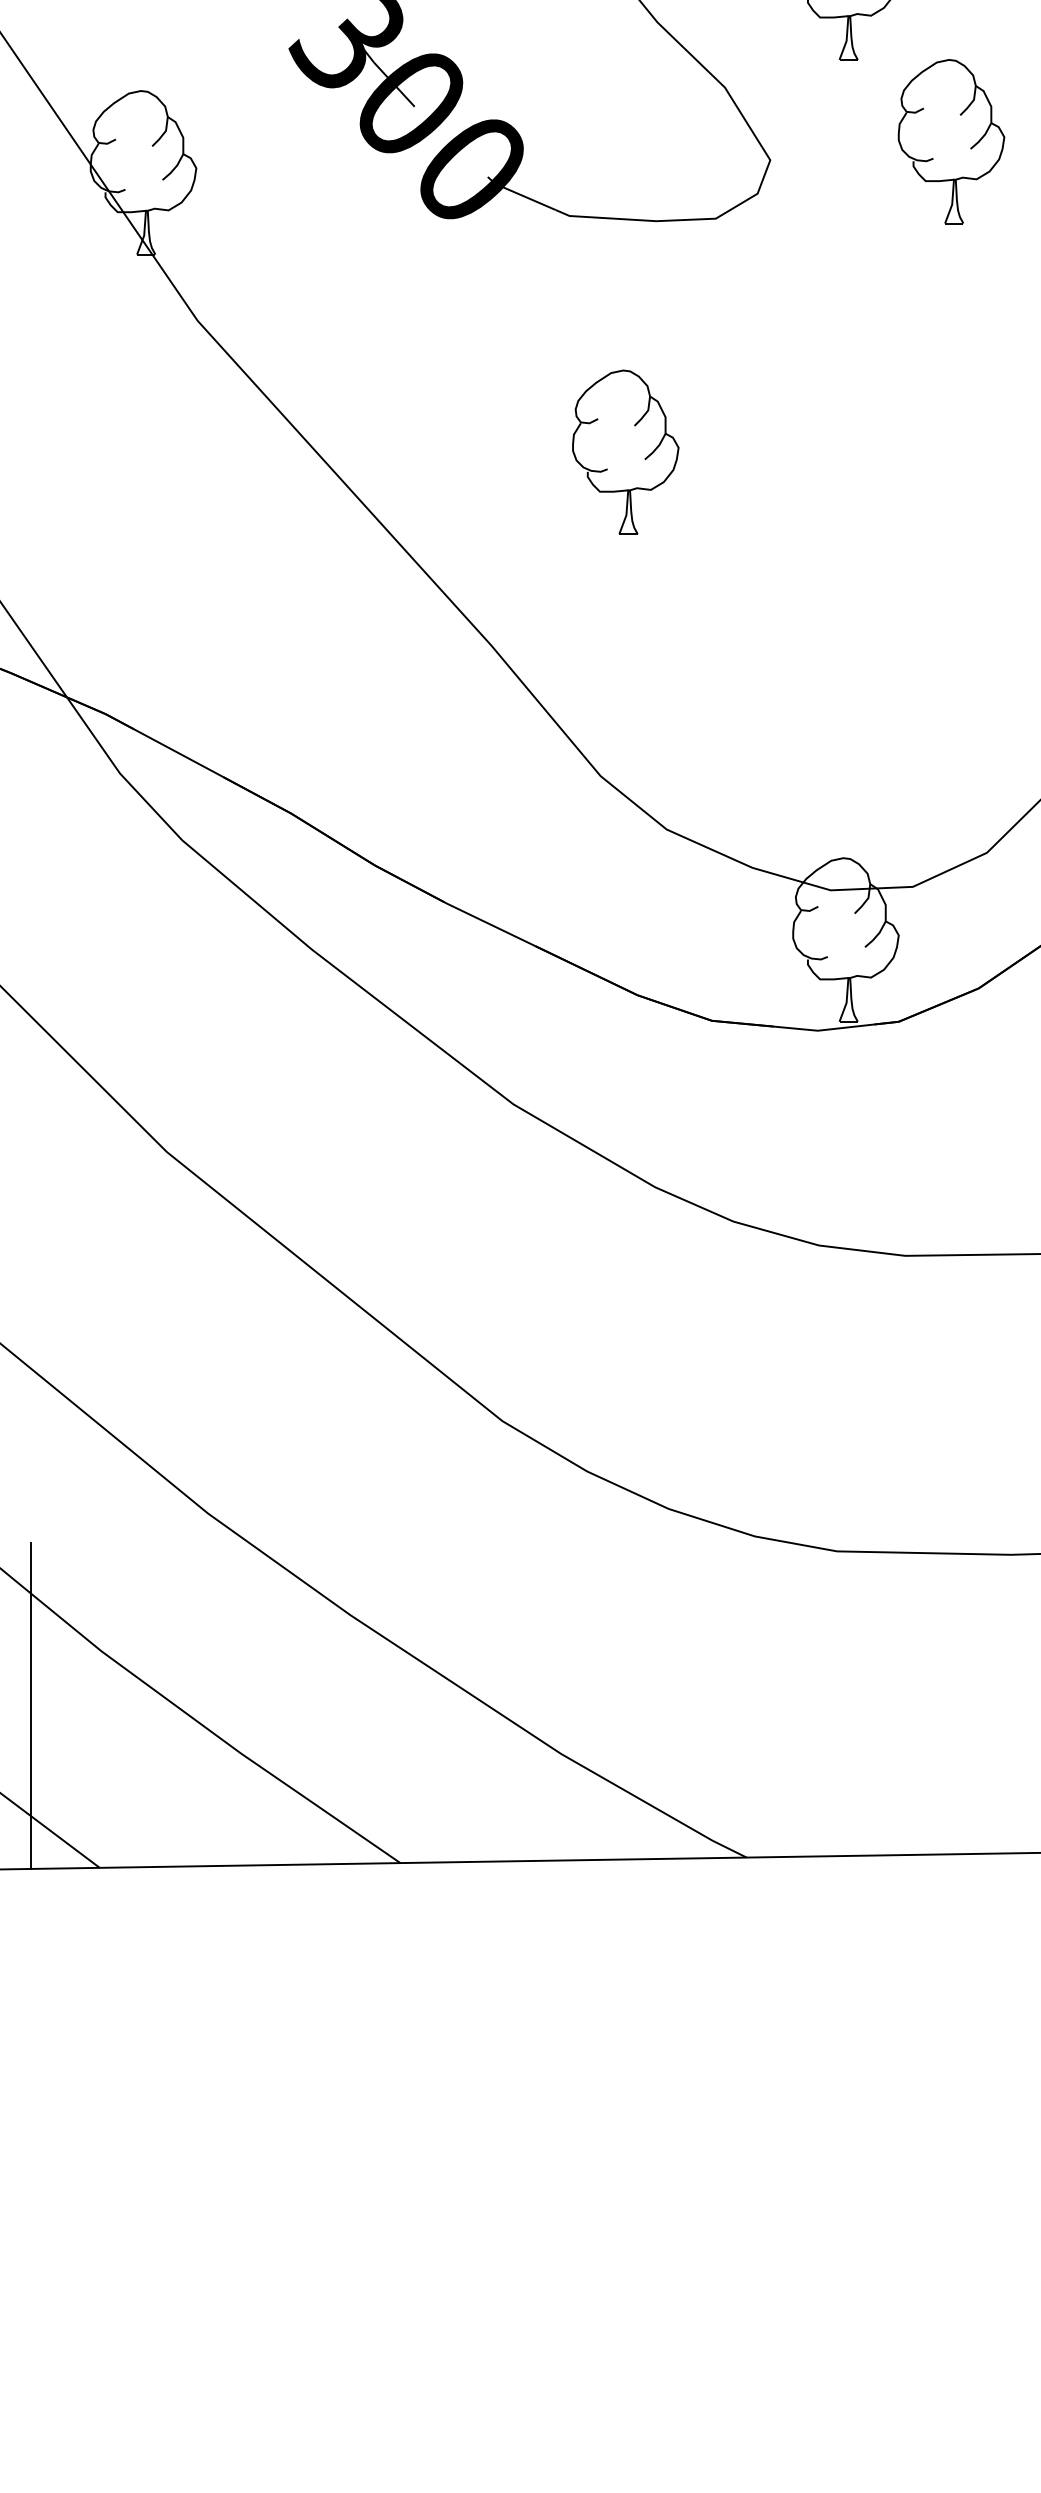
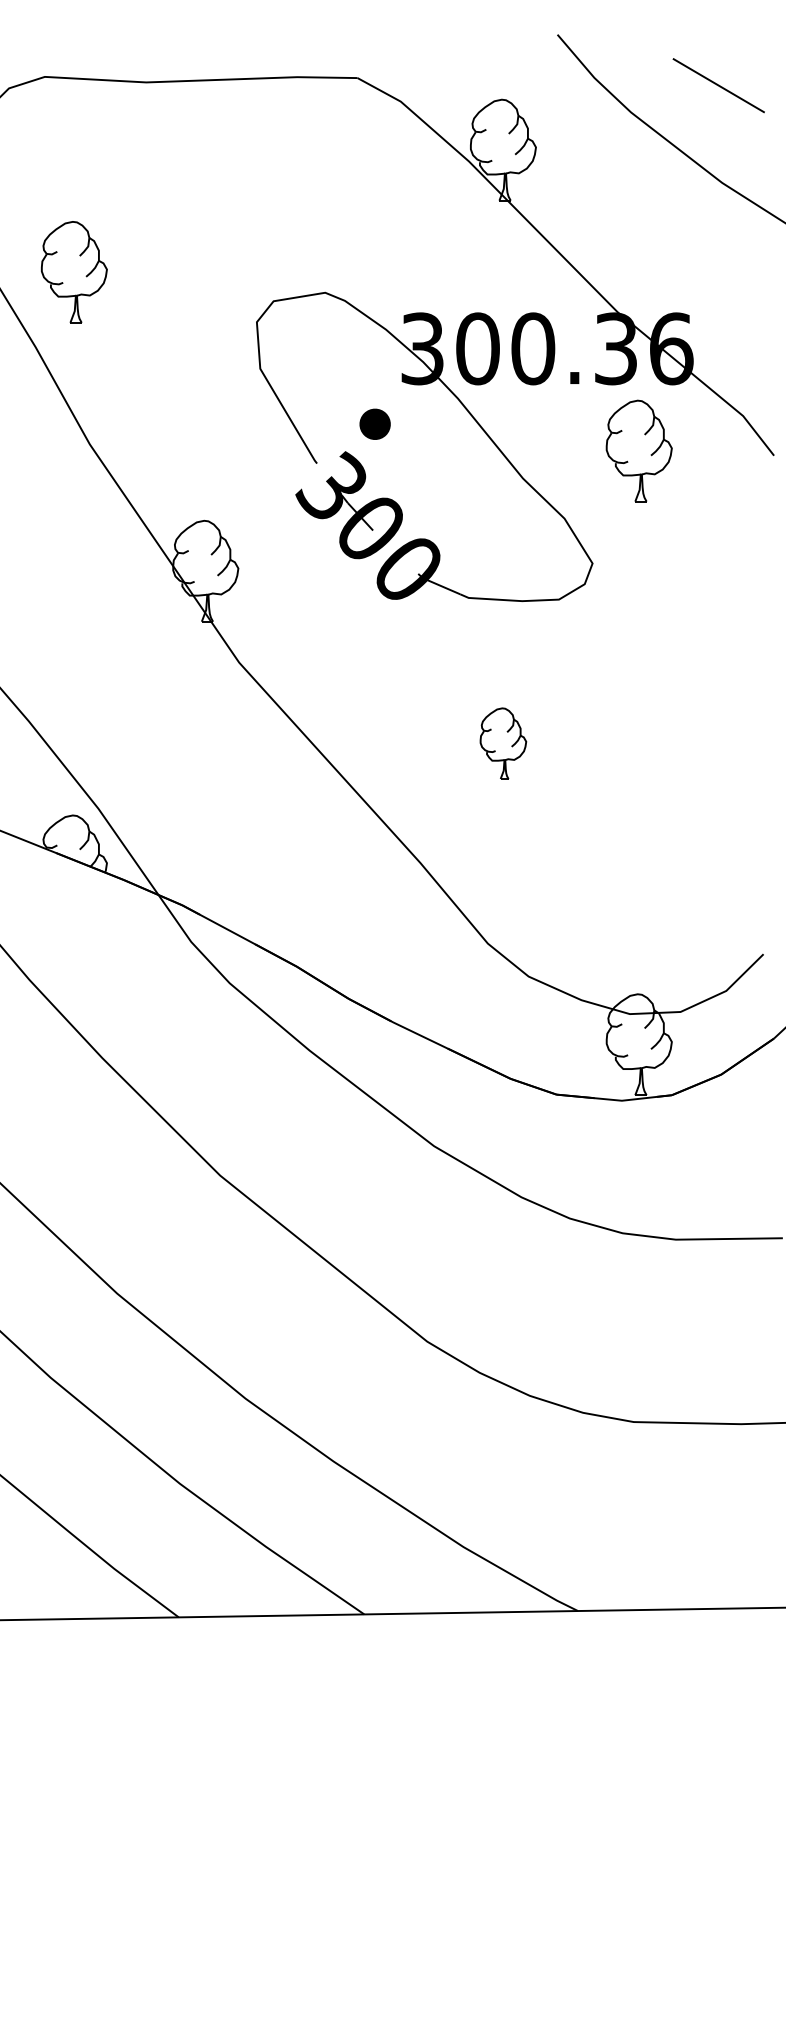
part: (951, 140) -> (704, 551), removed
part: (625, 451) -> (503, 743), size x0.7
line: (31, 1706) -> (136, 1517), removed

